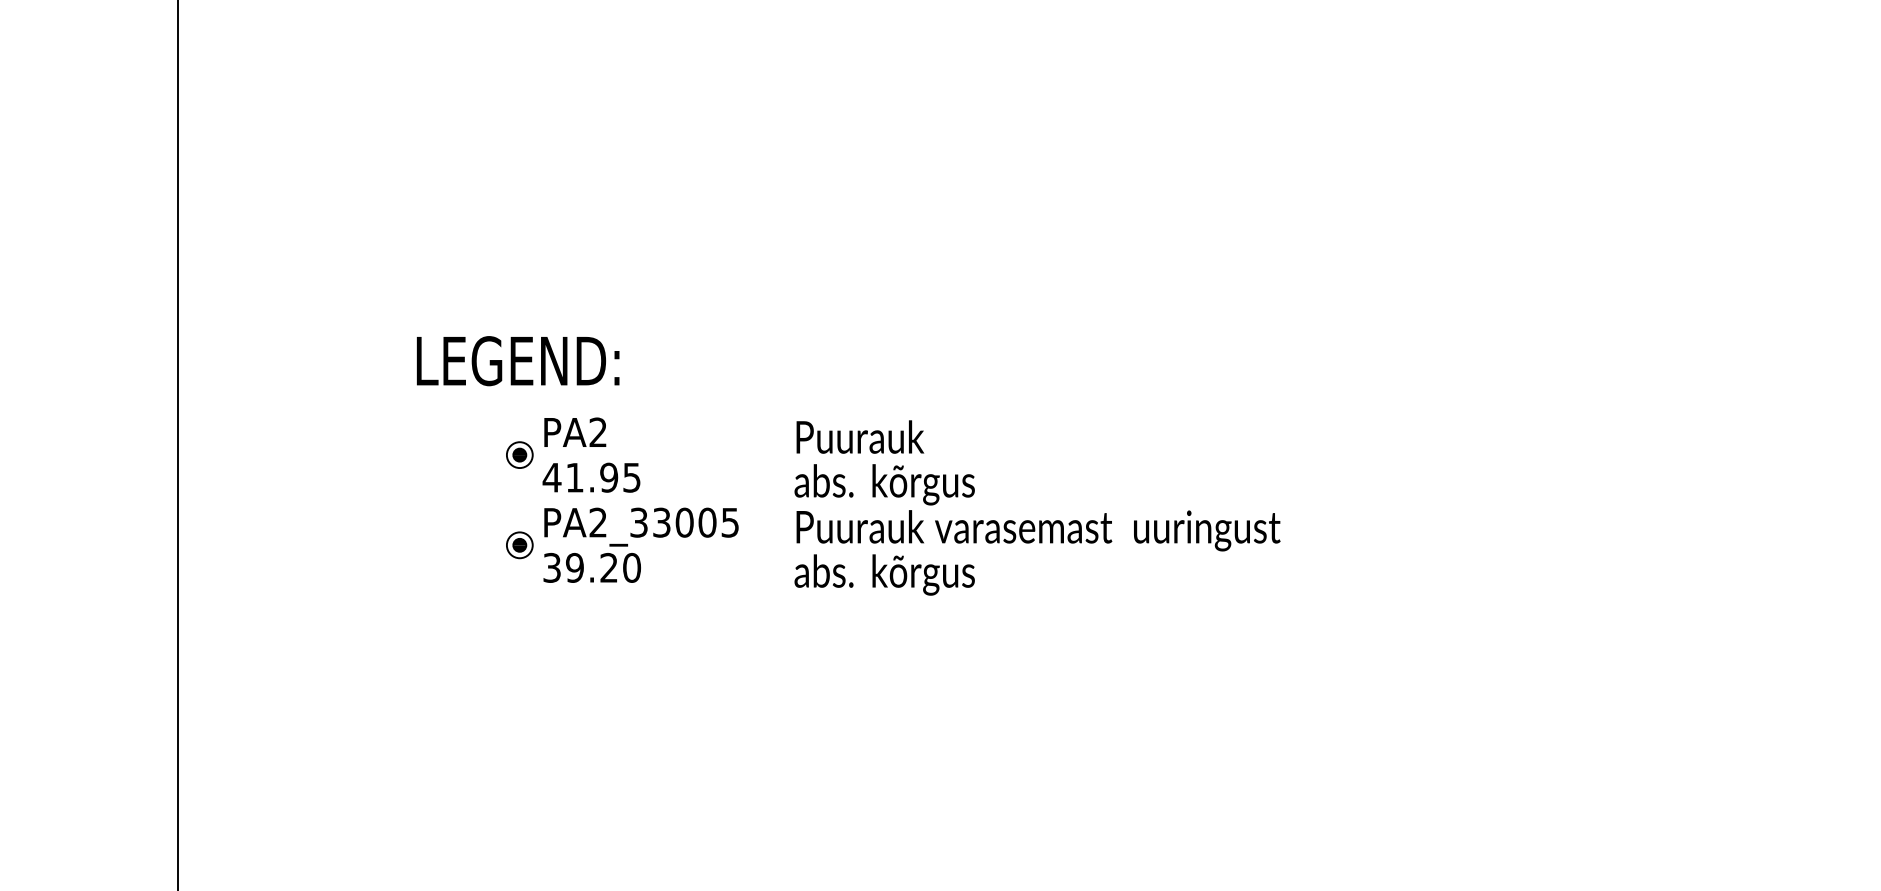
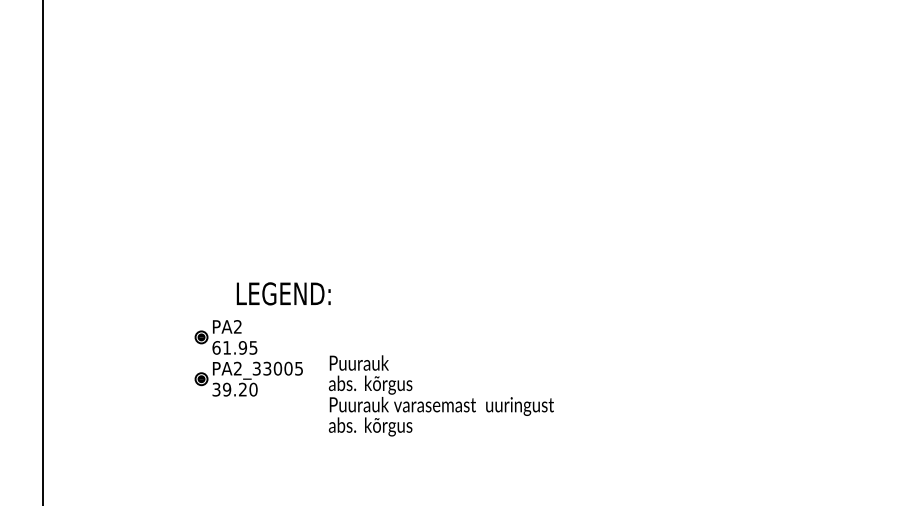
text: (517, 360) -> (283, 293), moved
text: (552, 476) -> (216, 347), 41.95 -> 61.95
text: (1035, 507) -> (440, 395), moved

